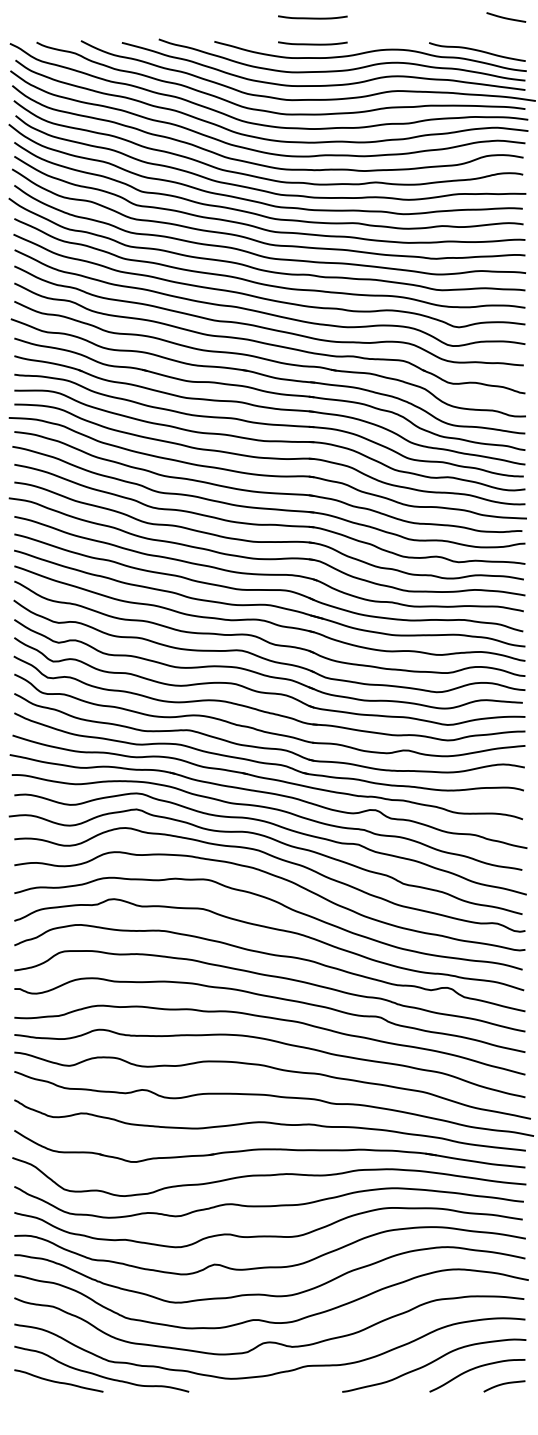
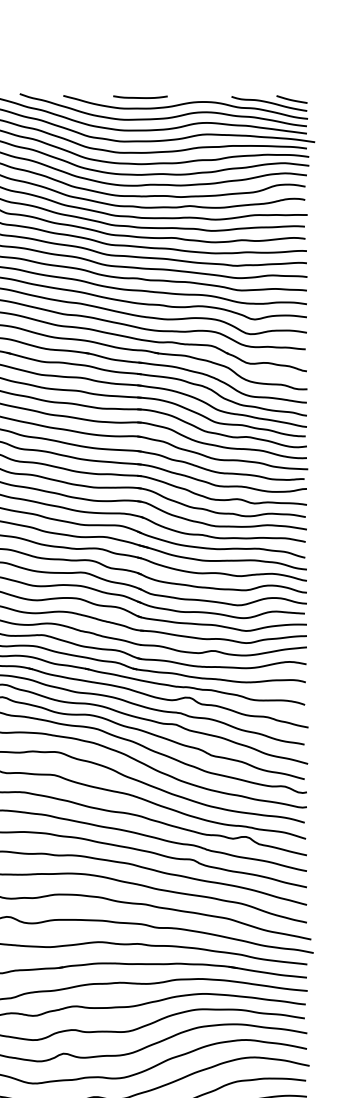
curve: (312, 17) -> (140, 76), removed
line: (506, 17) -> (292, 99), moved

